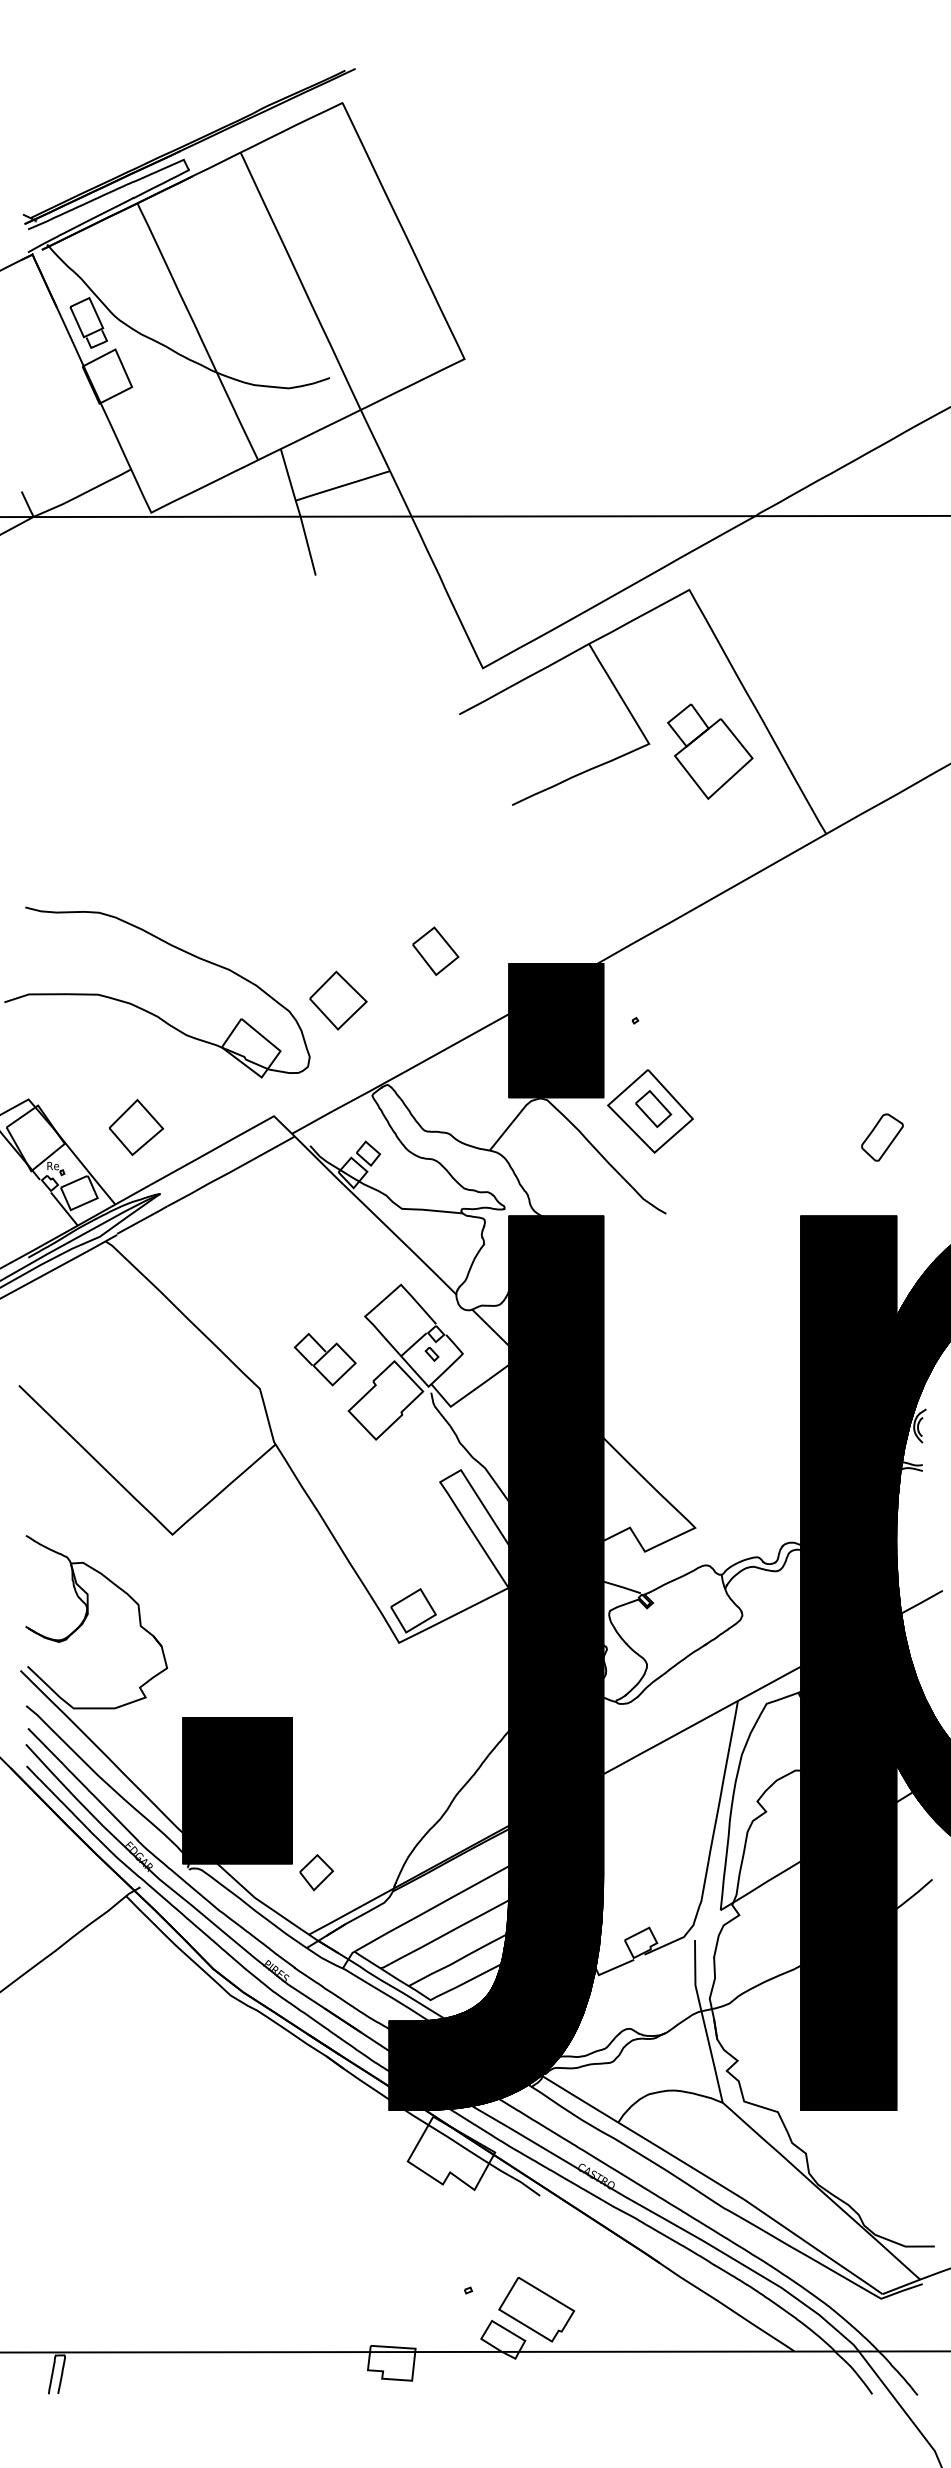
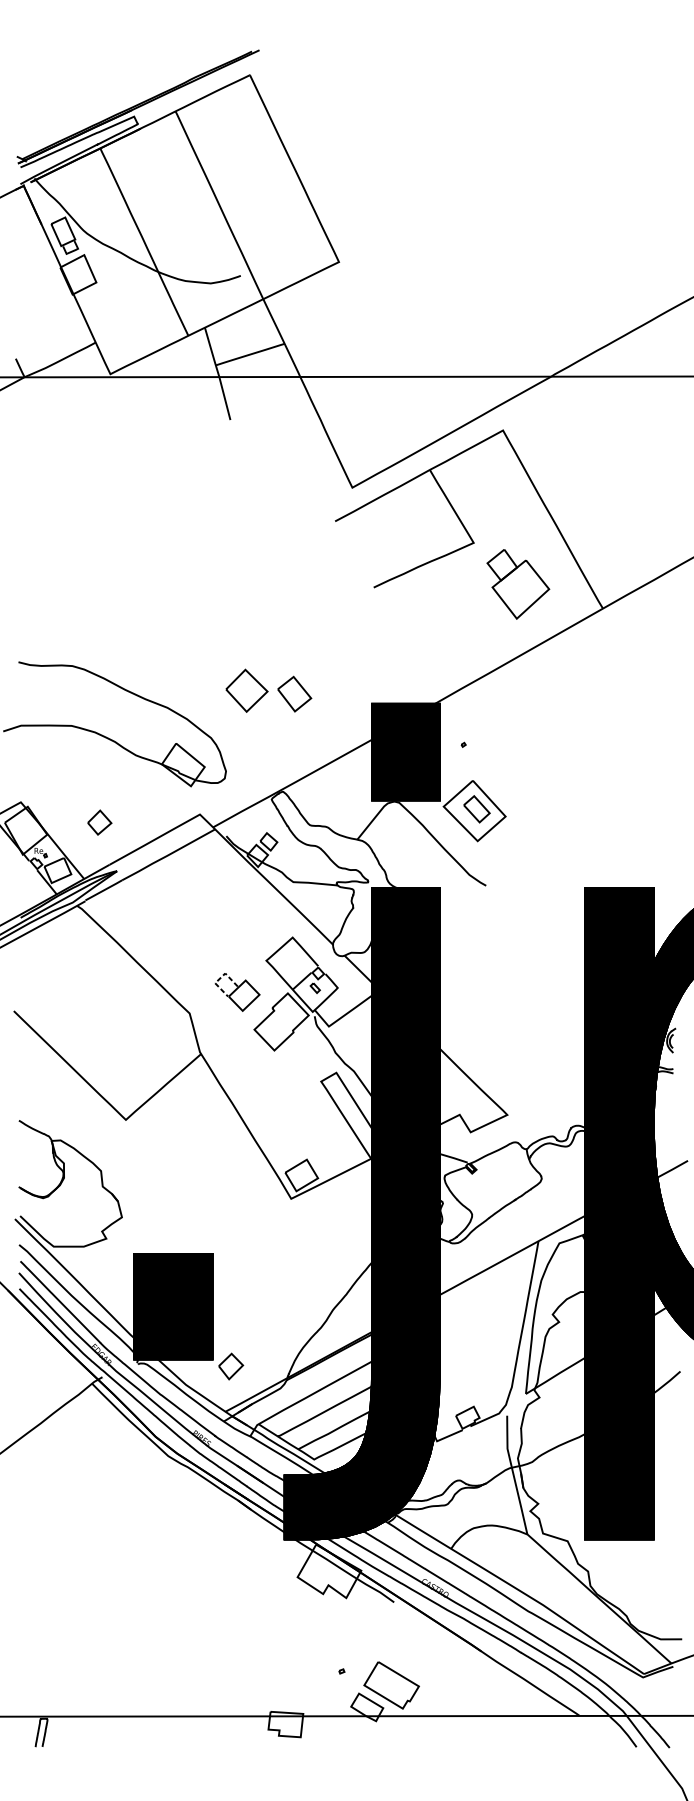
part: (710, 751) -> (518, 584), moved
part: (435, 950) -> (294, 693), moved
part: (338, 1000) -> (247, 690), moved
part: (136, 1126) -> (99, 822), size x0.6
part: (882, 1137) -> (643, 830), removed
line: (301, 1341) -> (220, 978), solid -> dashed

